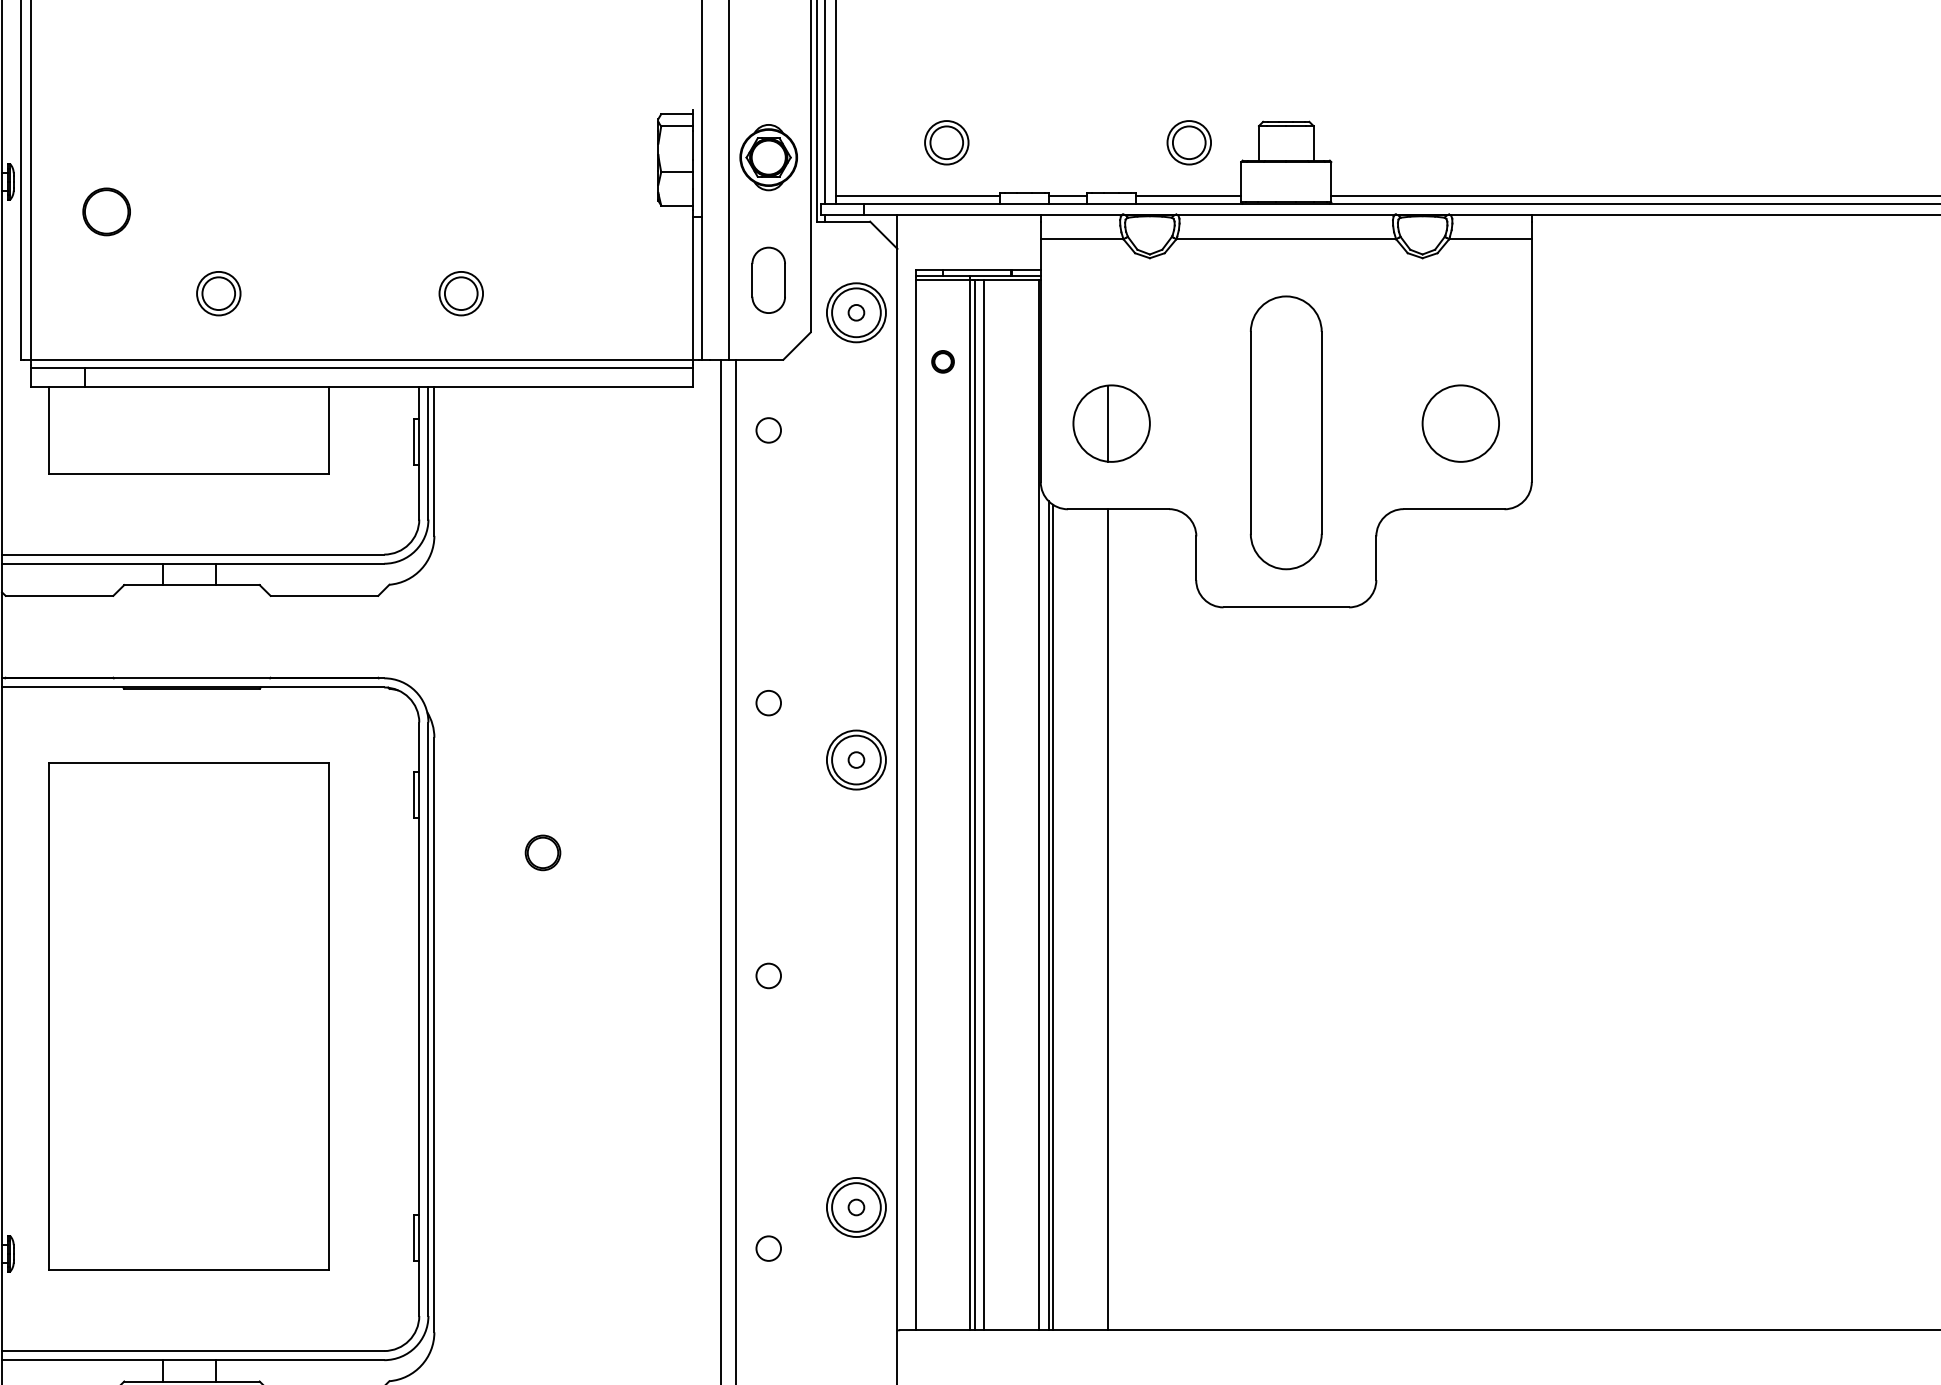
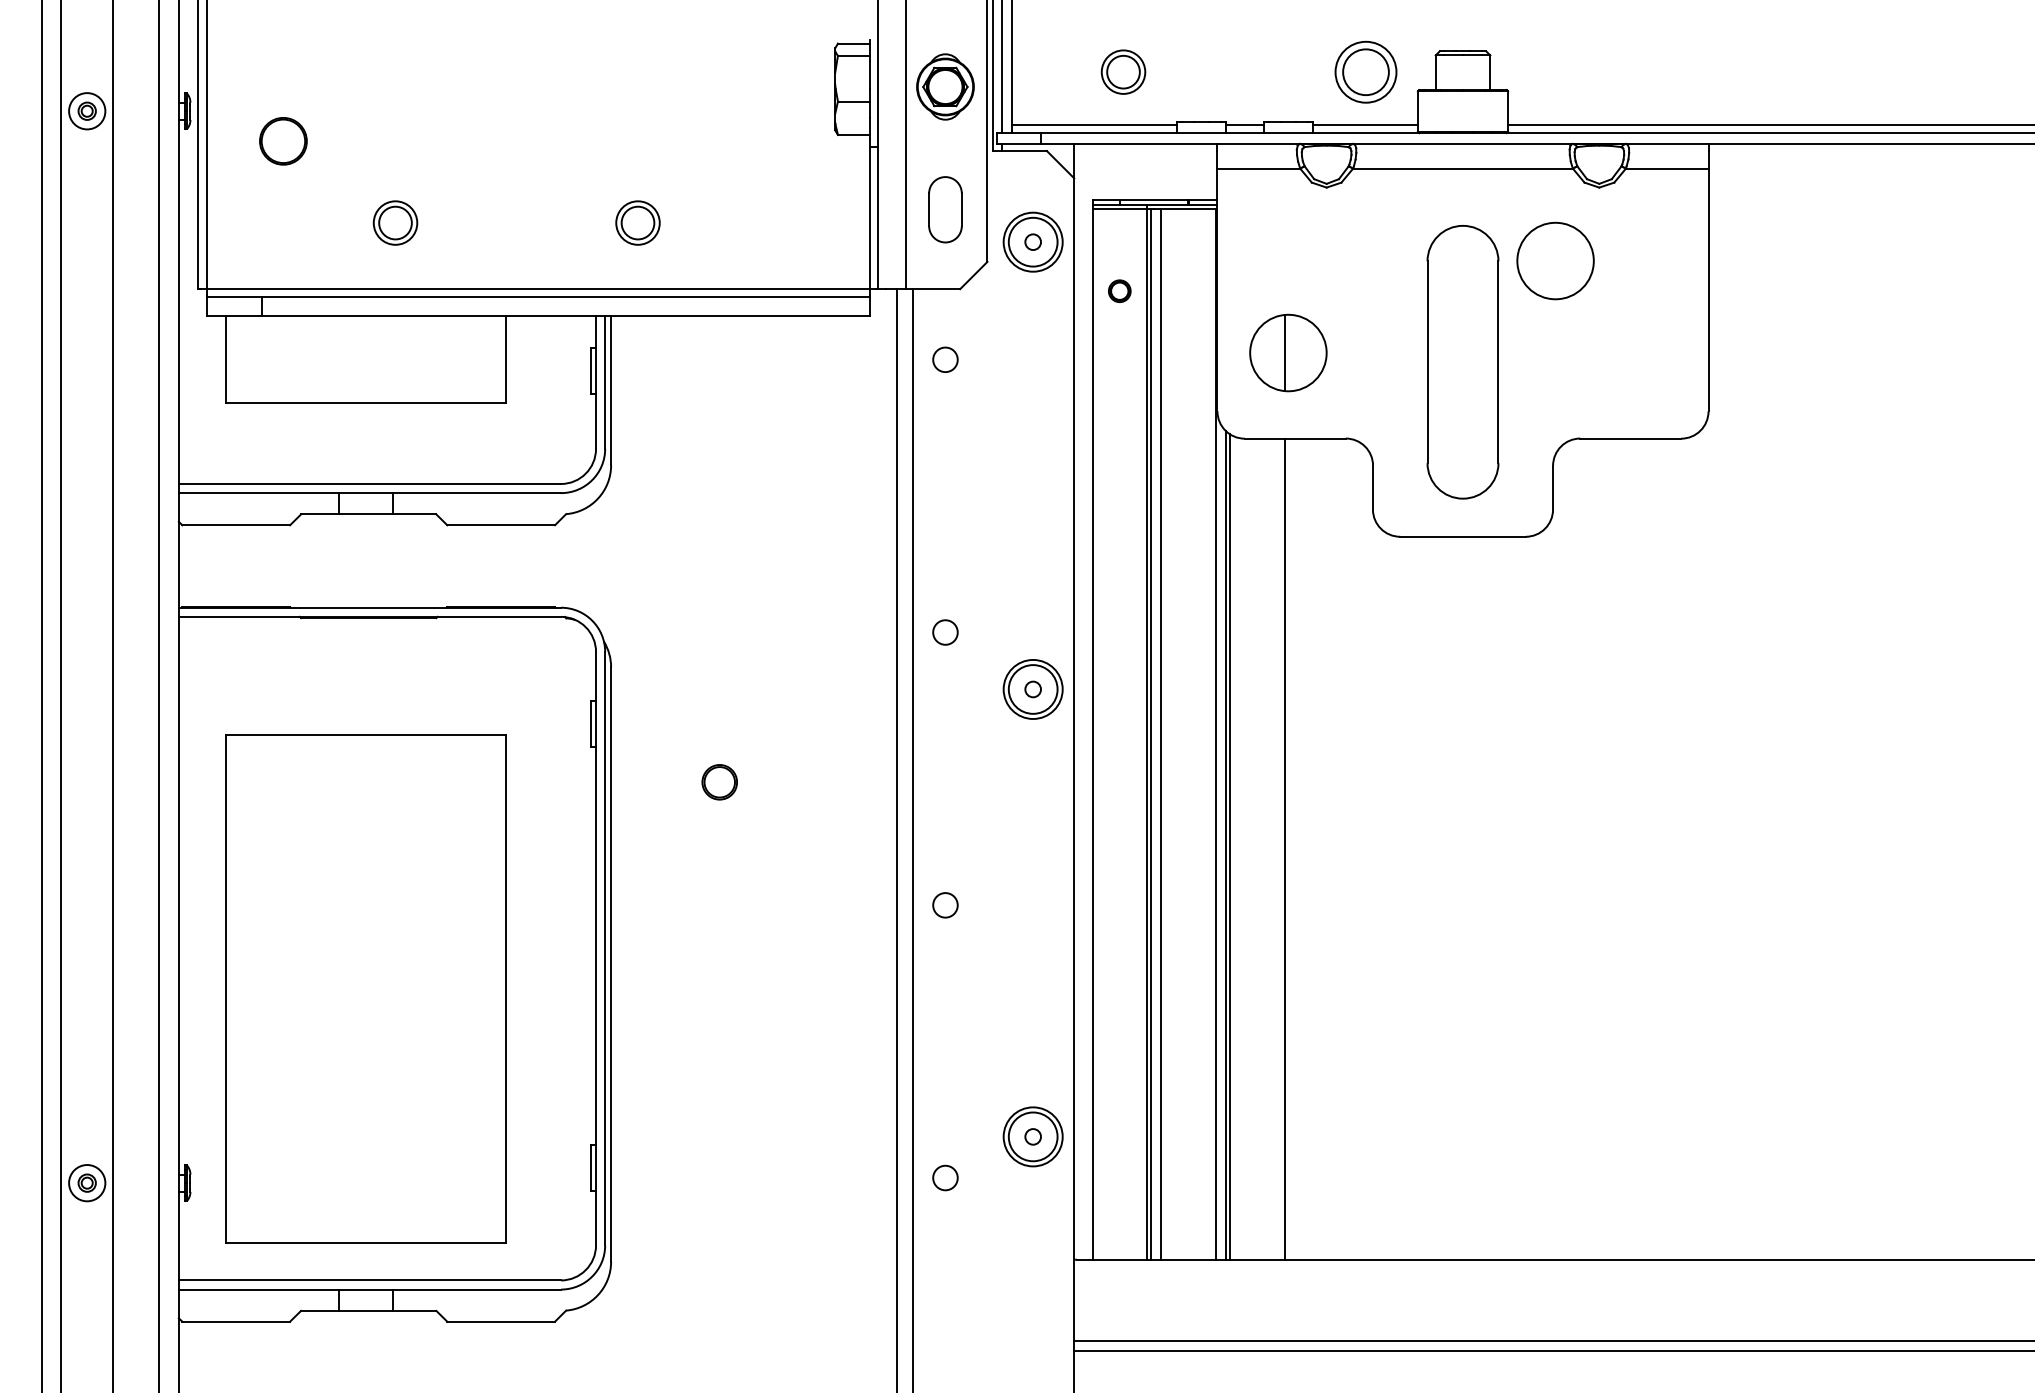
part: (1188, 142) -> (1365, 71), size x1.4
circle: (1460, 423) -> (1555, 260), moved
part: (188, 1016) -> (365, 988), moved

